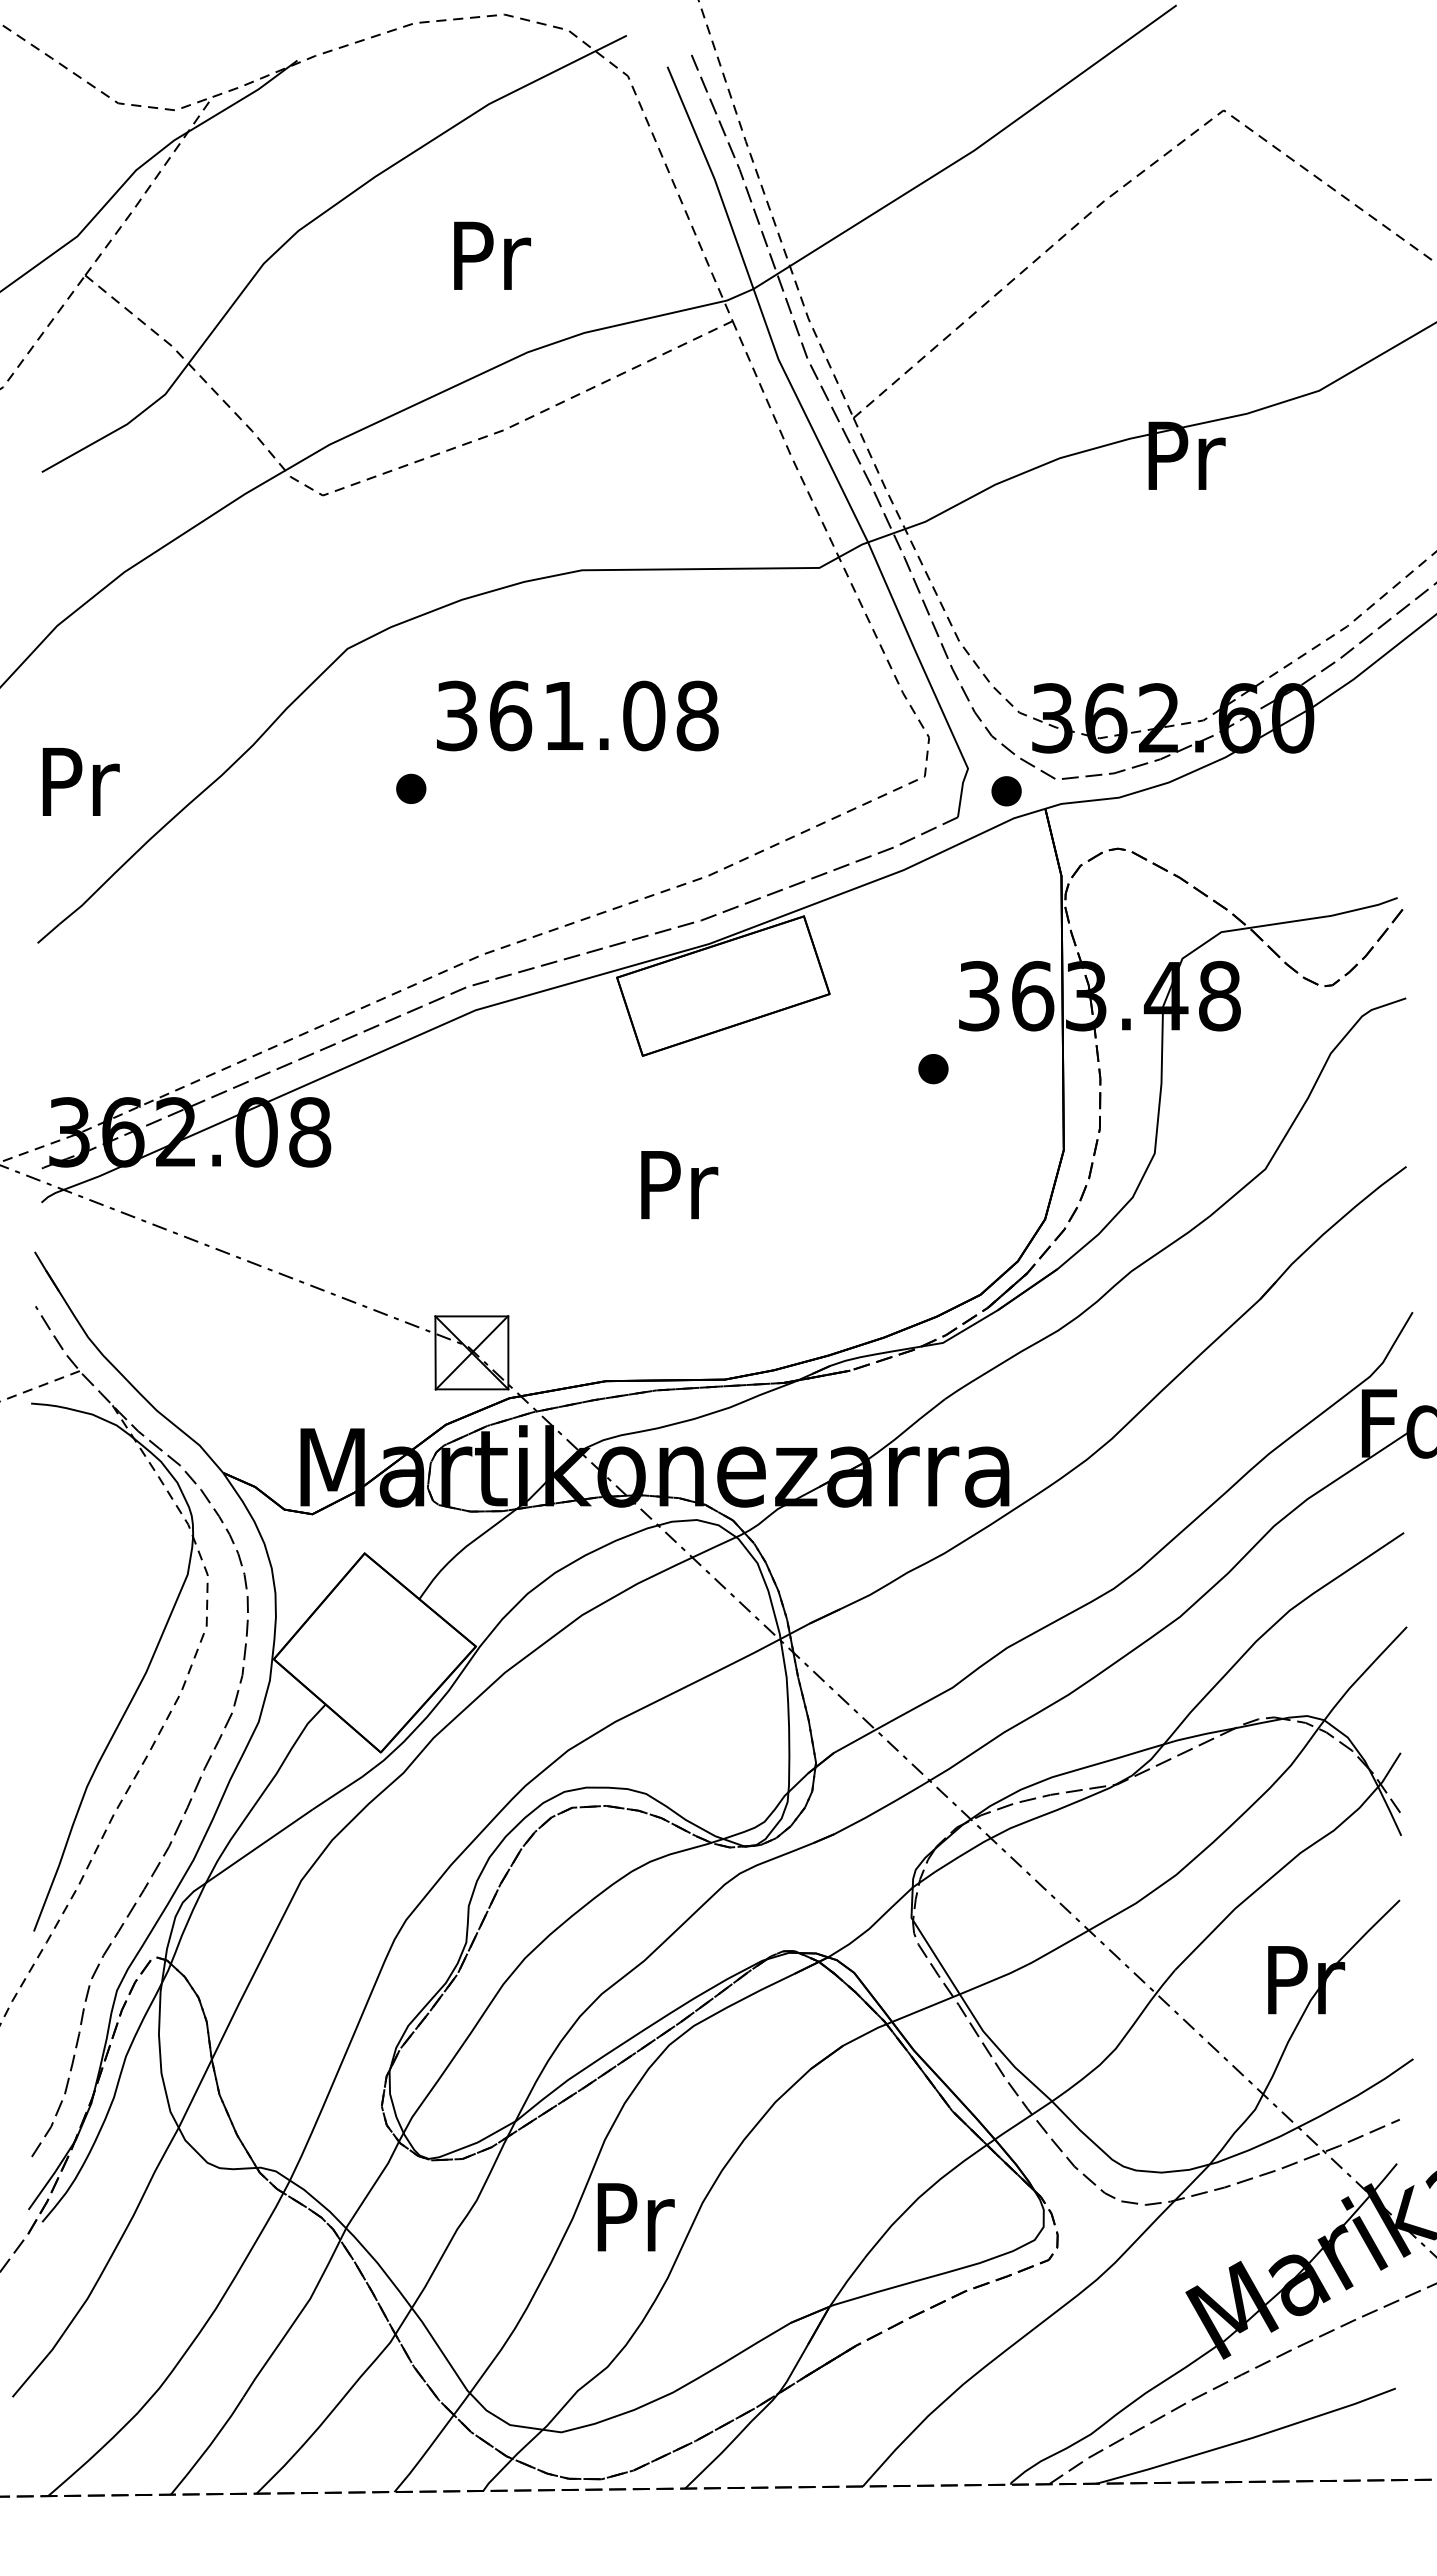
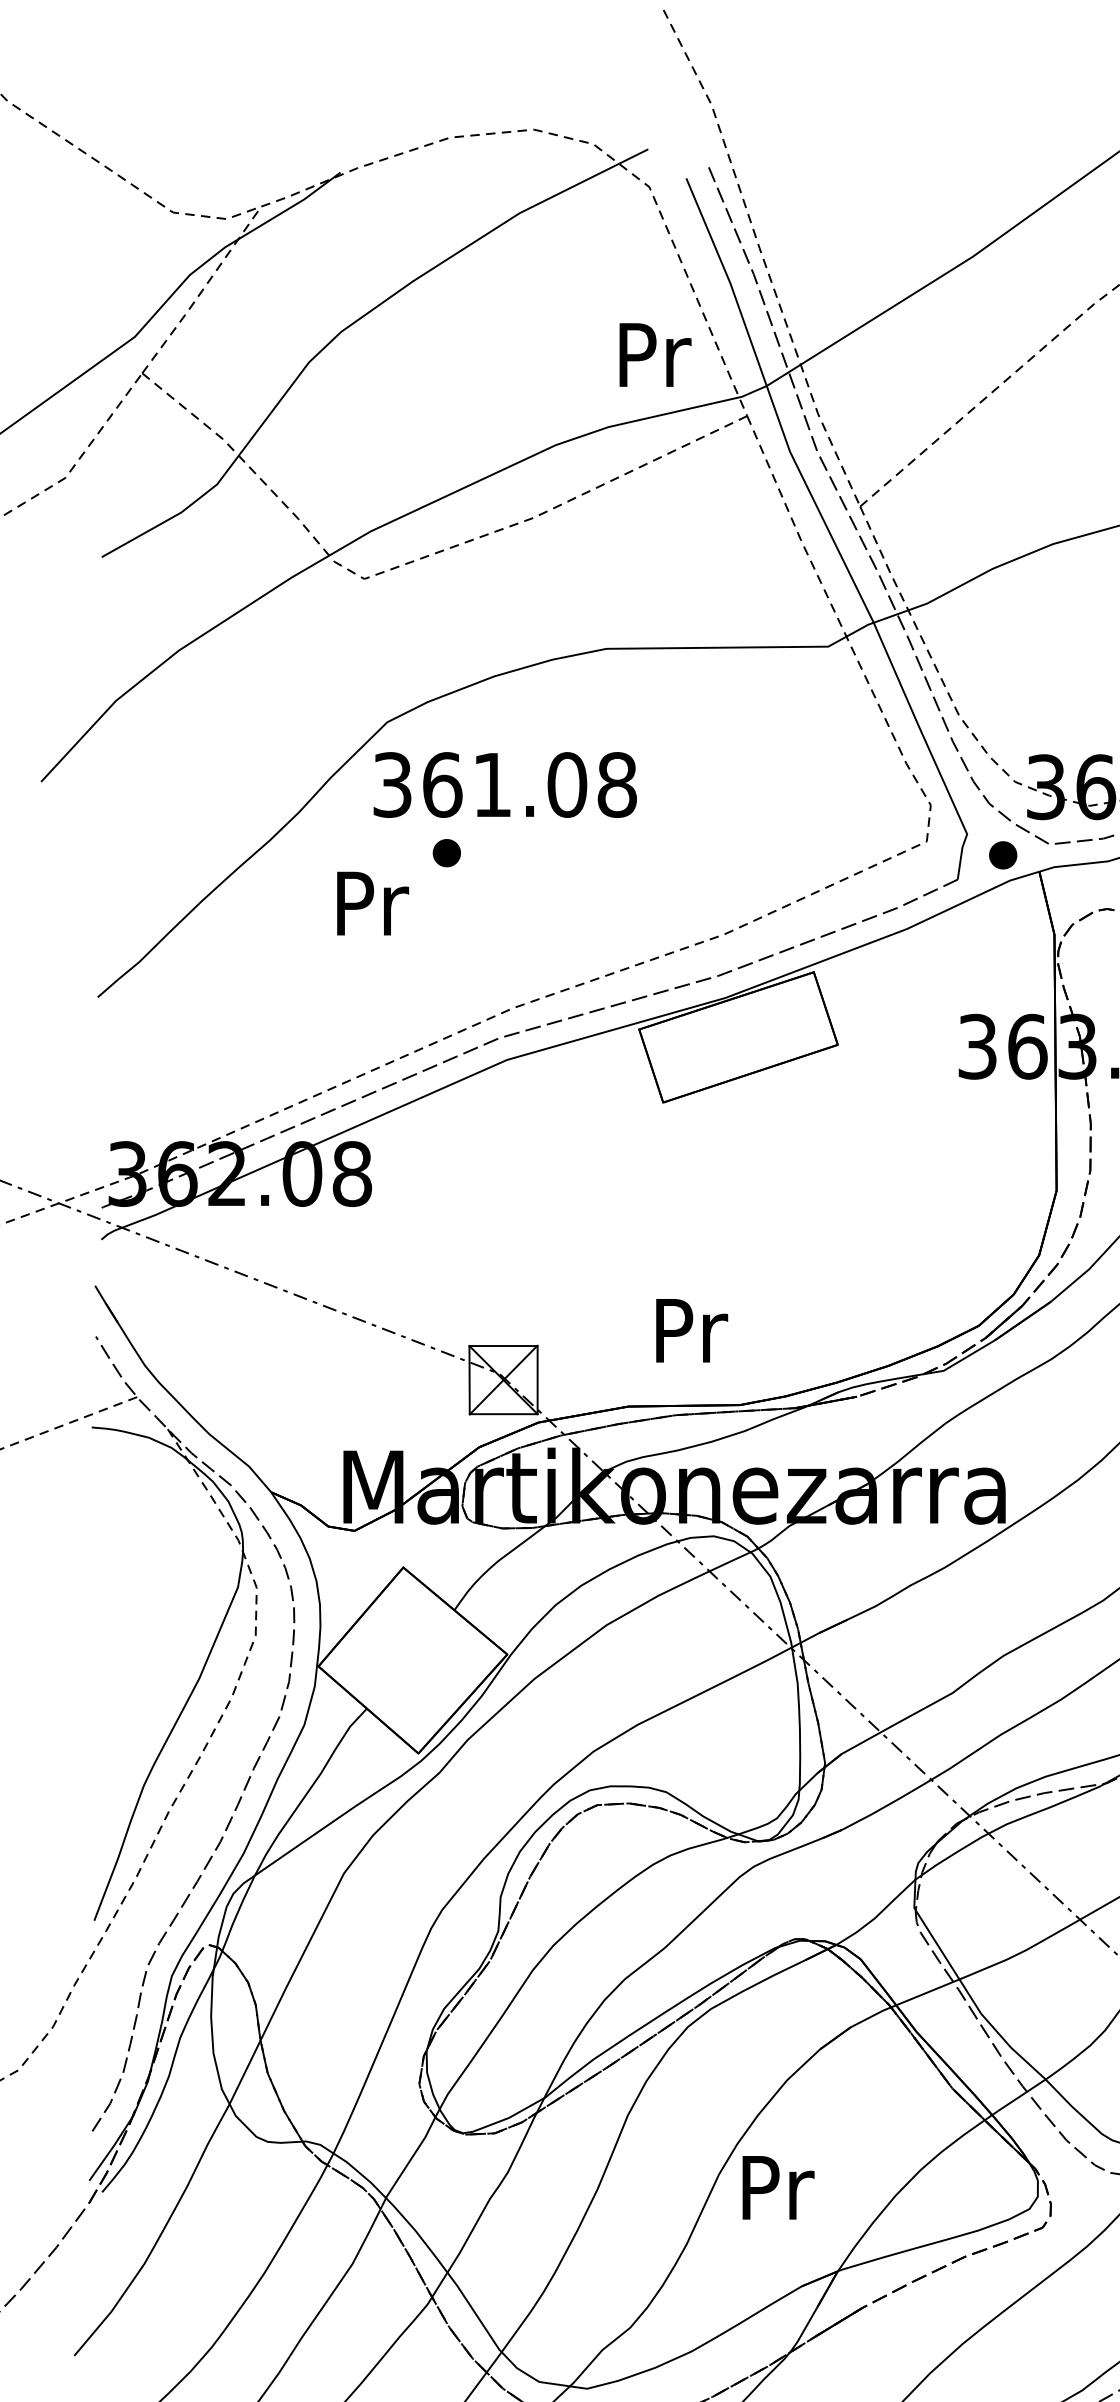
text: (492, 255) -> (655, 354), moved
text: (577, 715) -> (505, 784), moved
text: (80, 781) -> (372, 903), moved
part: (933, 1069) -> (934, 1115), removed
text: (679, 1185) -> (691, 1331), moved
text: (635, 2217) -> (777, 2188), moved

